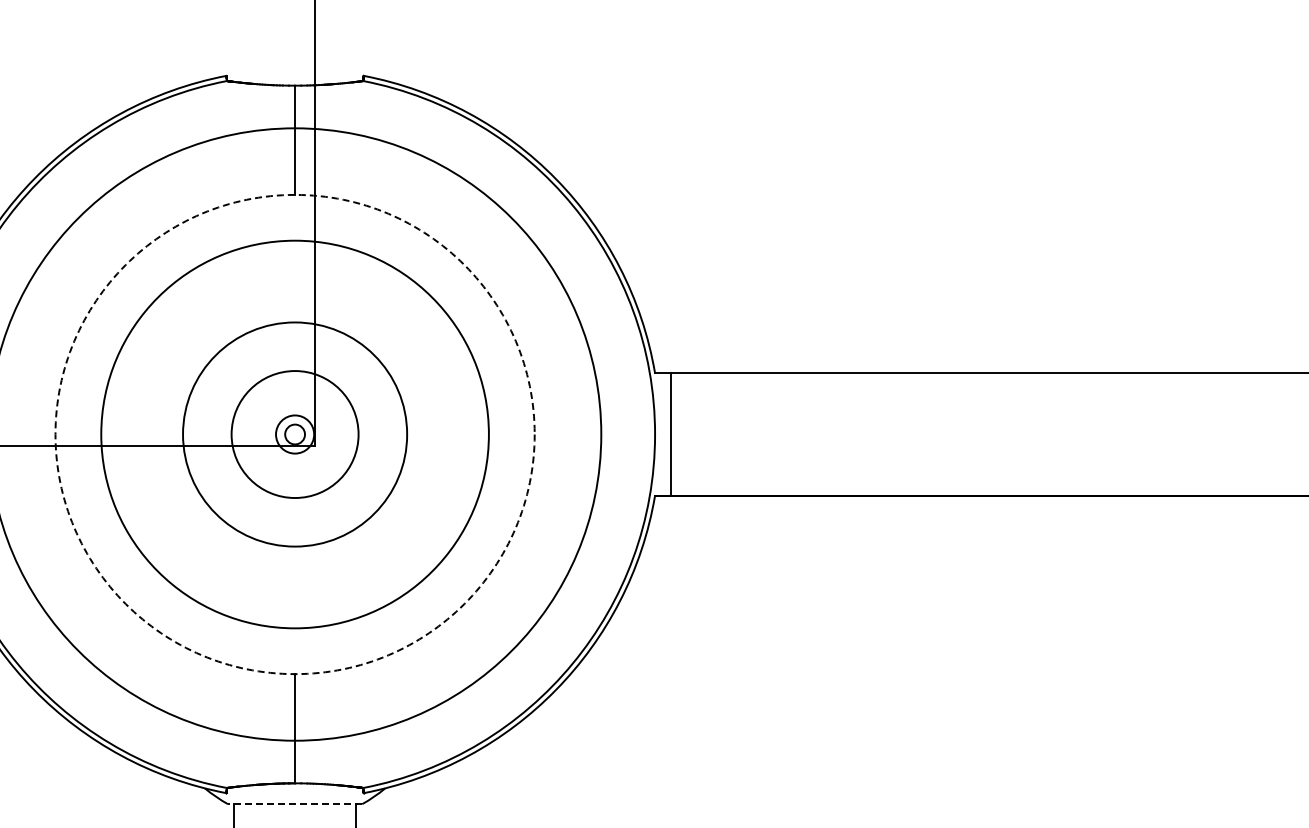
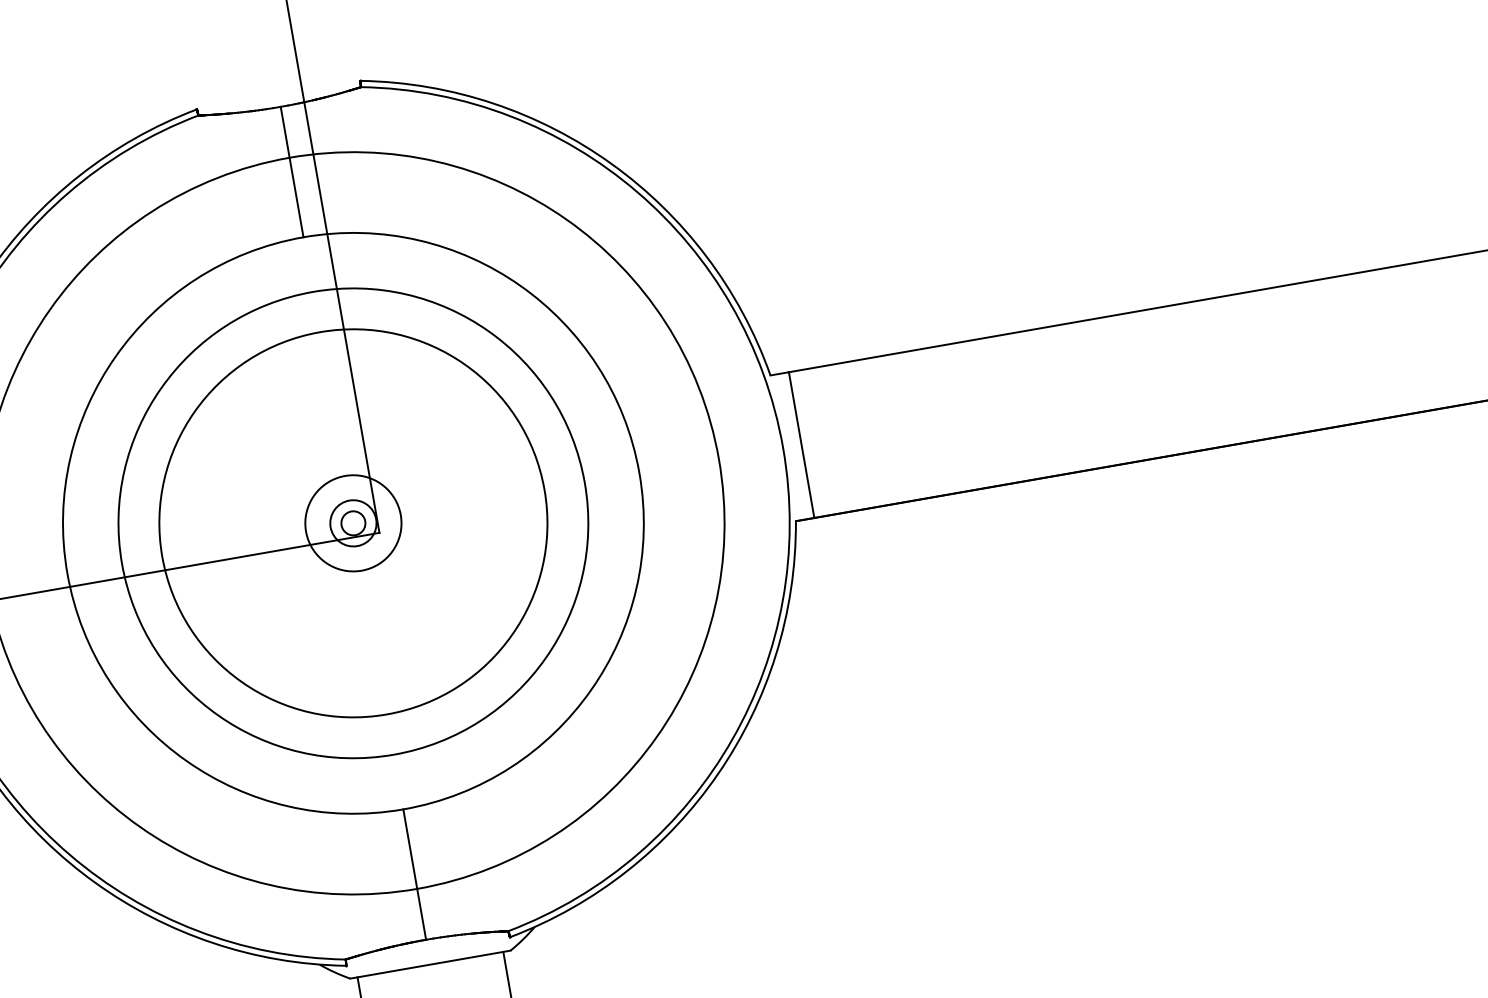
circle: (294, 434) -> (352, 523), dashed -> solid
circle: (294, 434) -> (352, 523), size x0.62
circle: (295, 434) -> (353, 523), size x1.43
line: (294, 804) -> (429, 965), dashed -> solid

